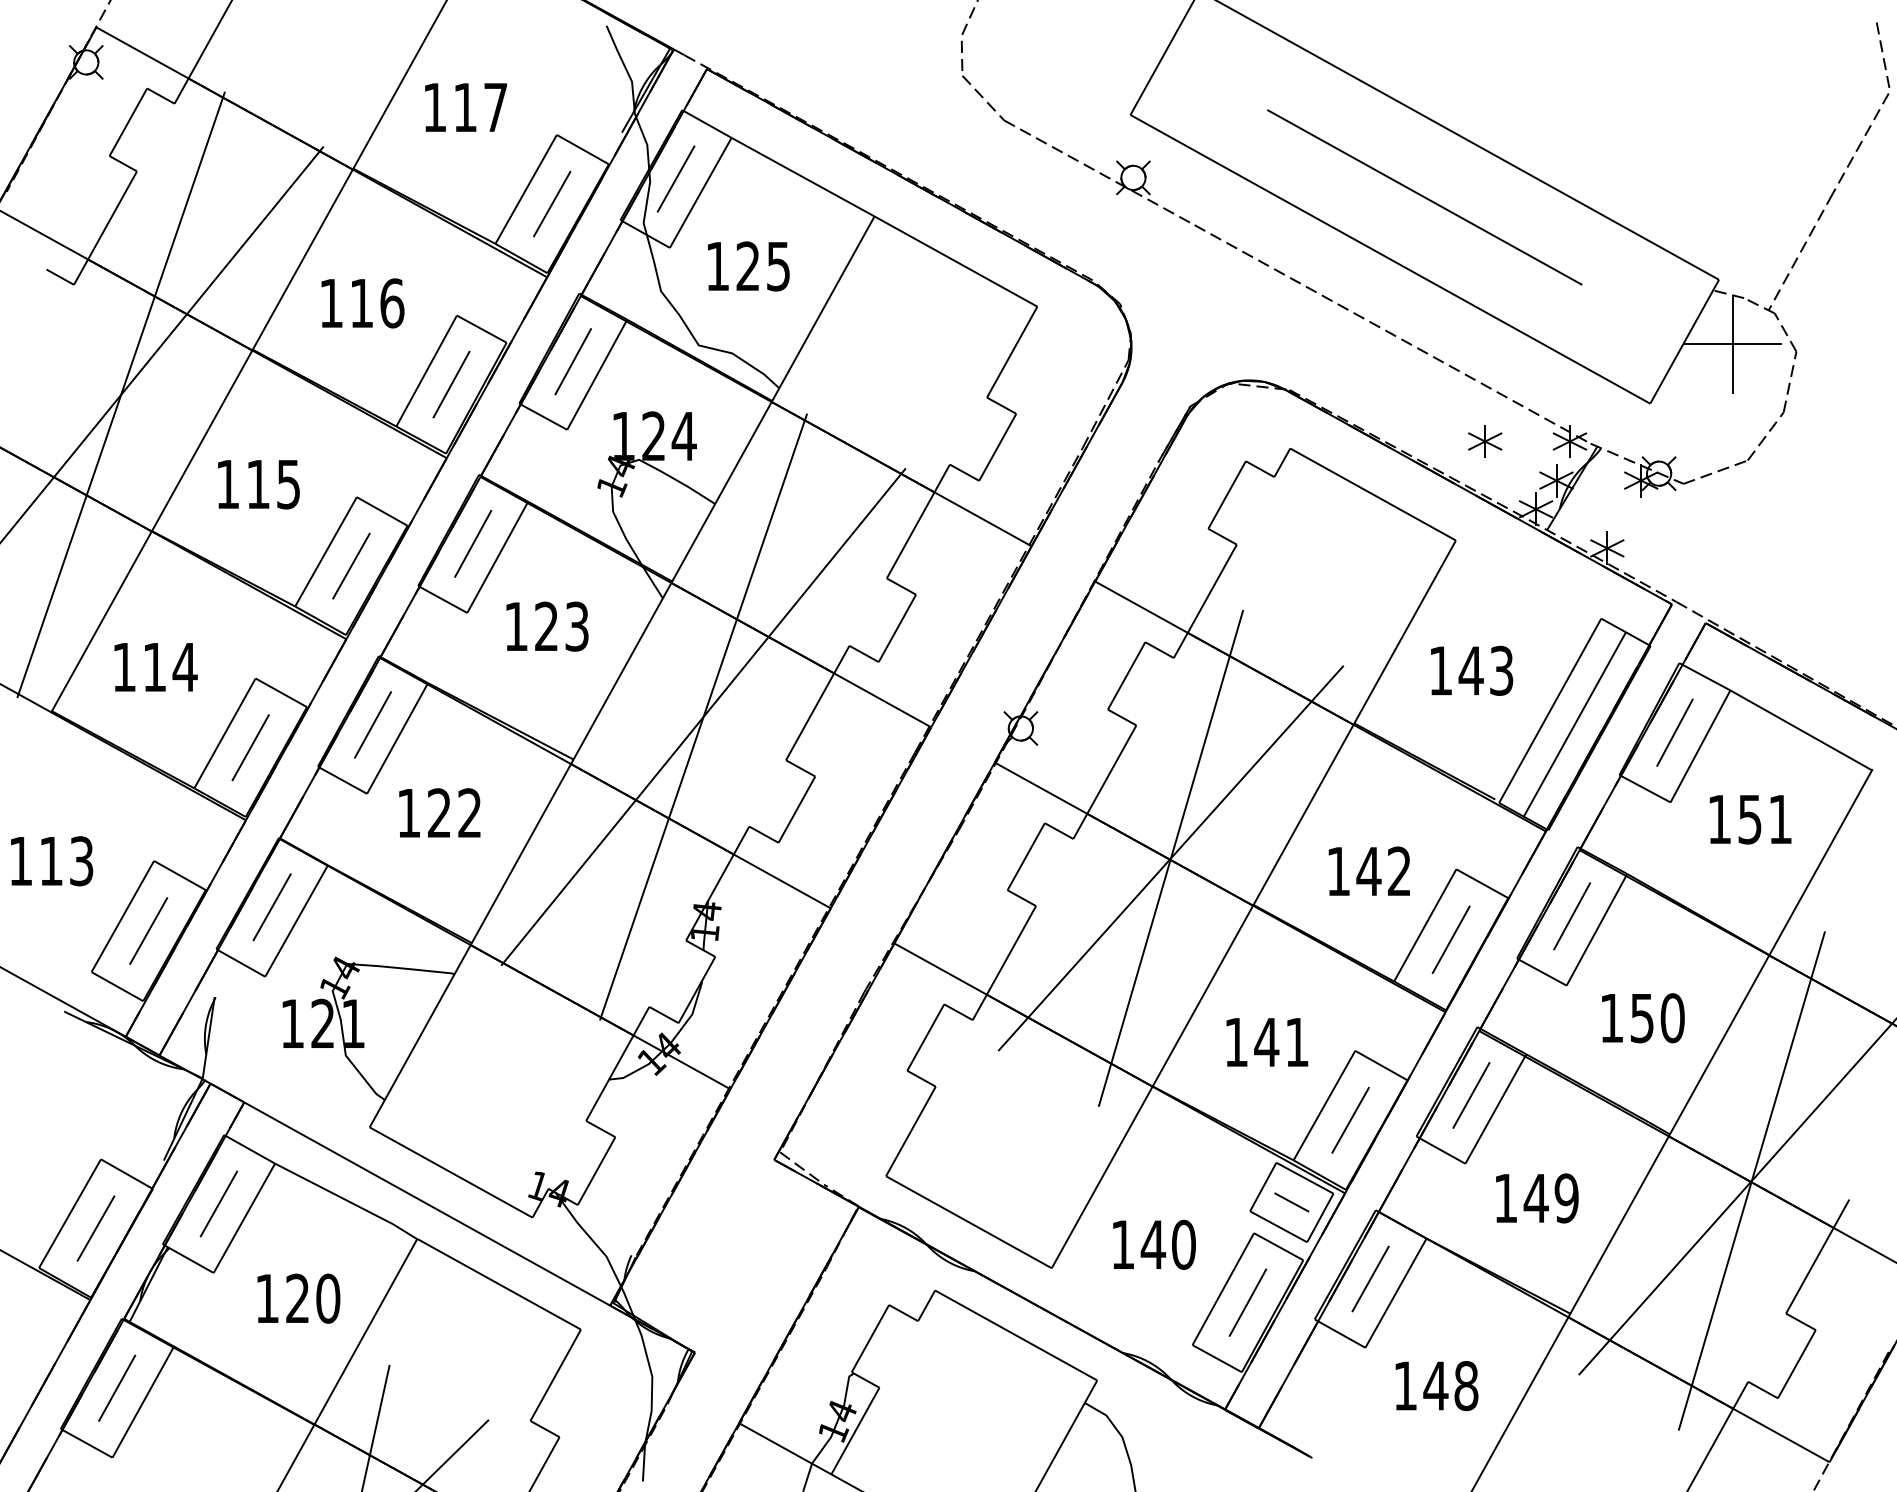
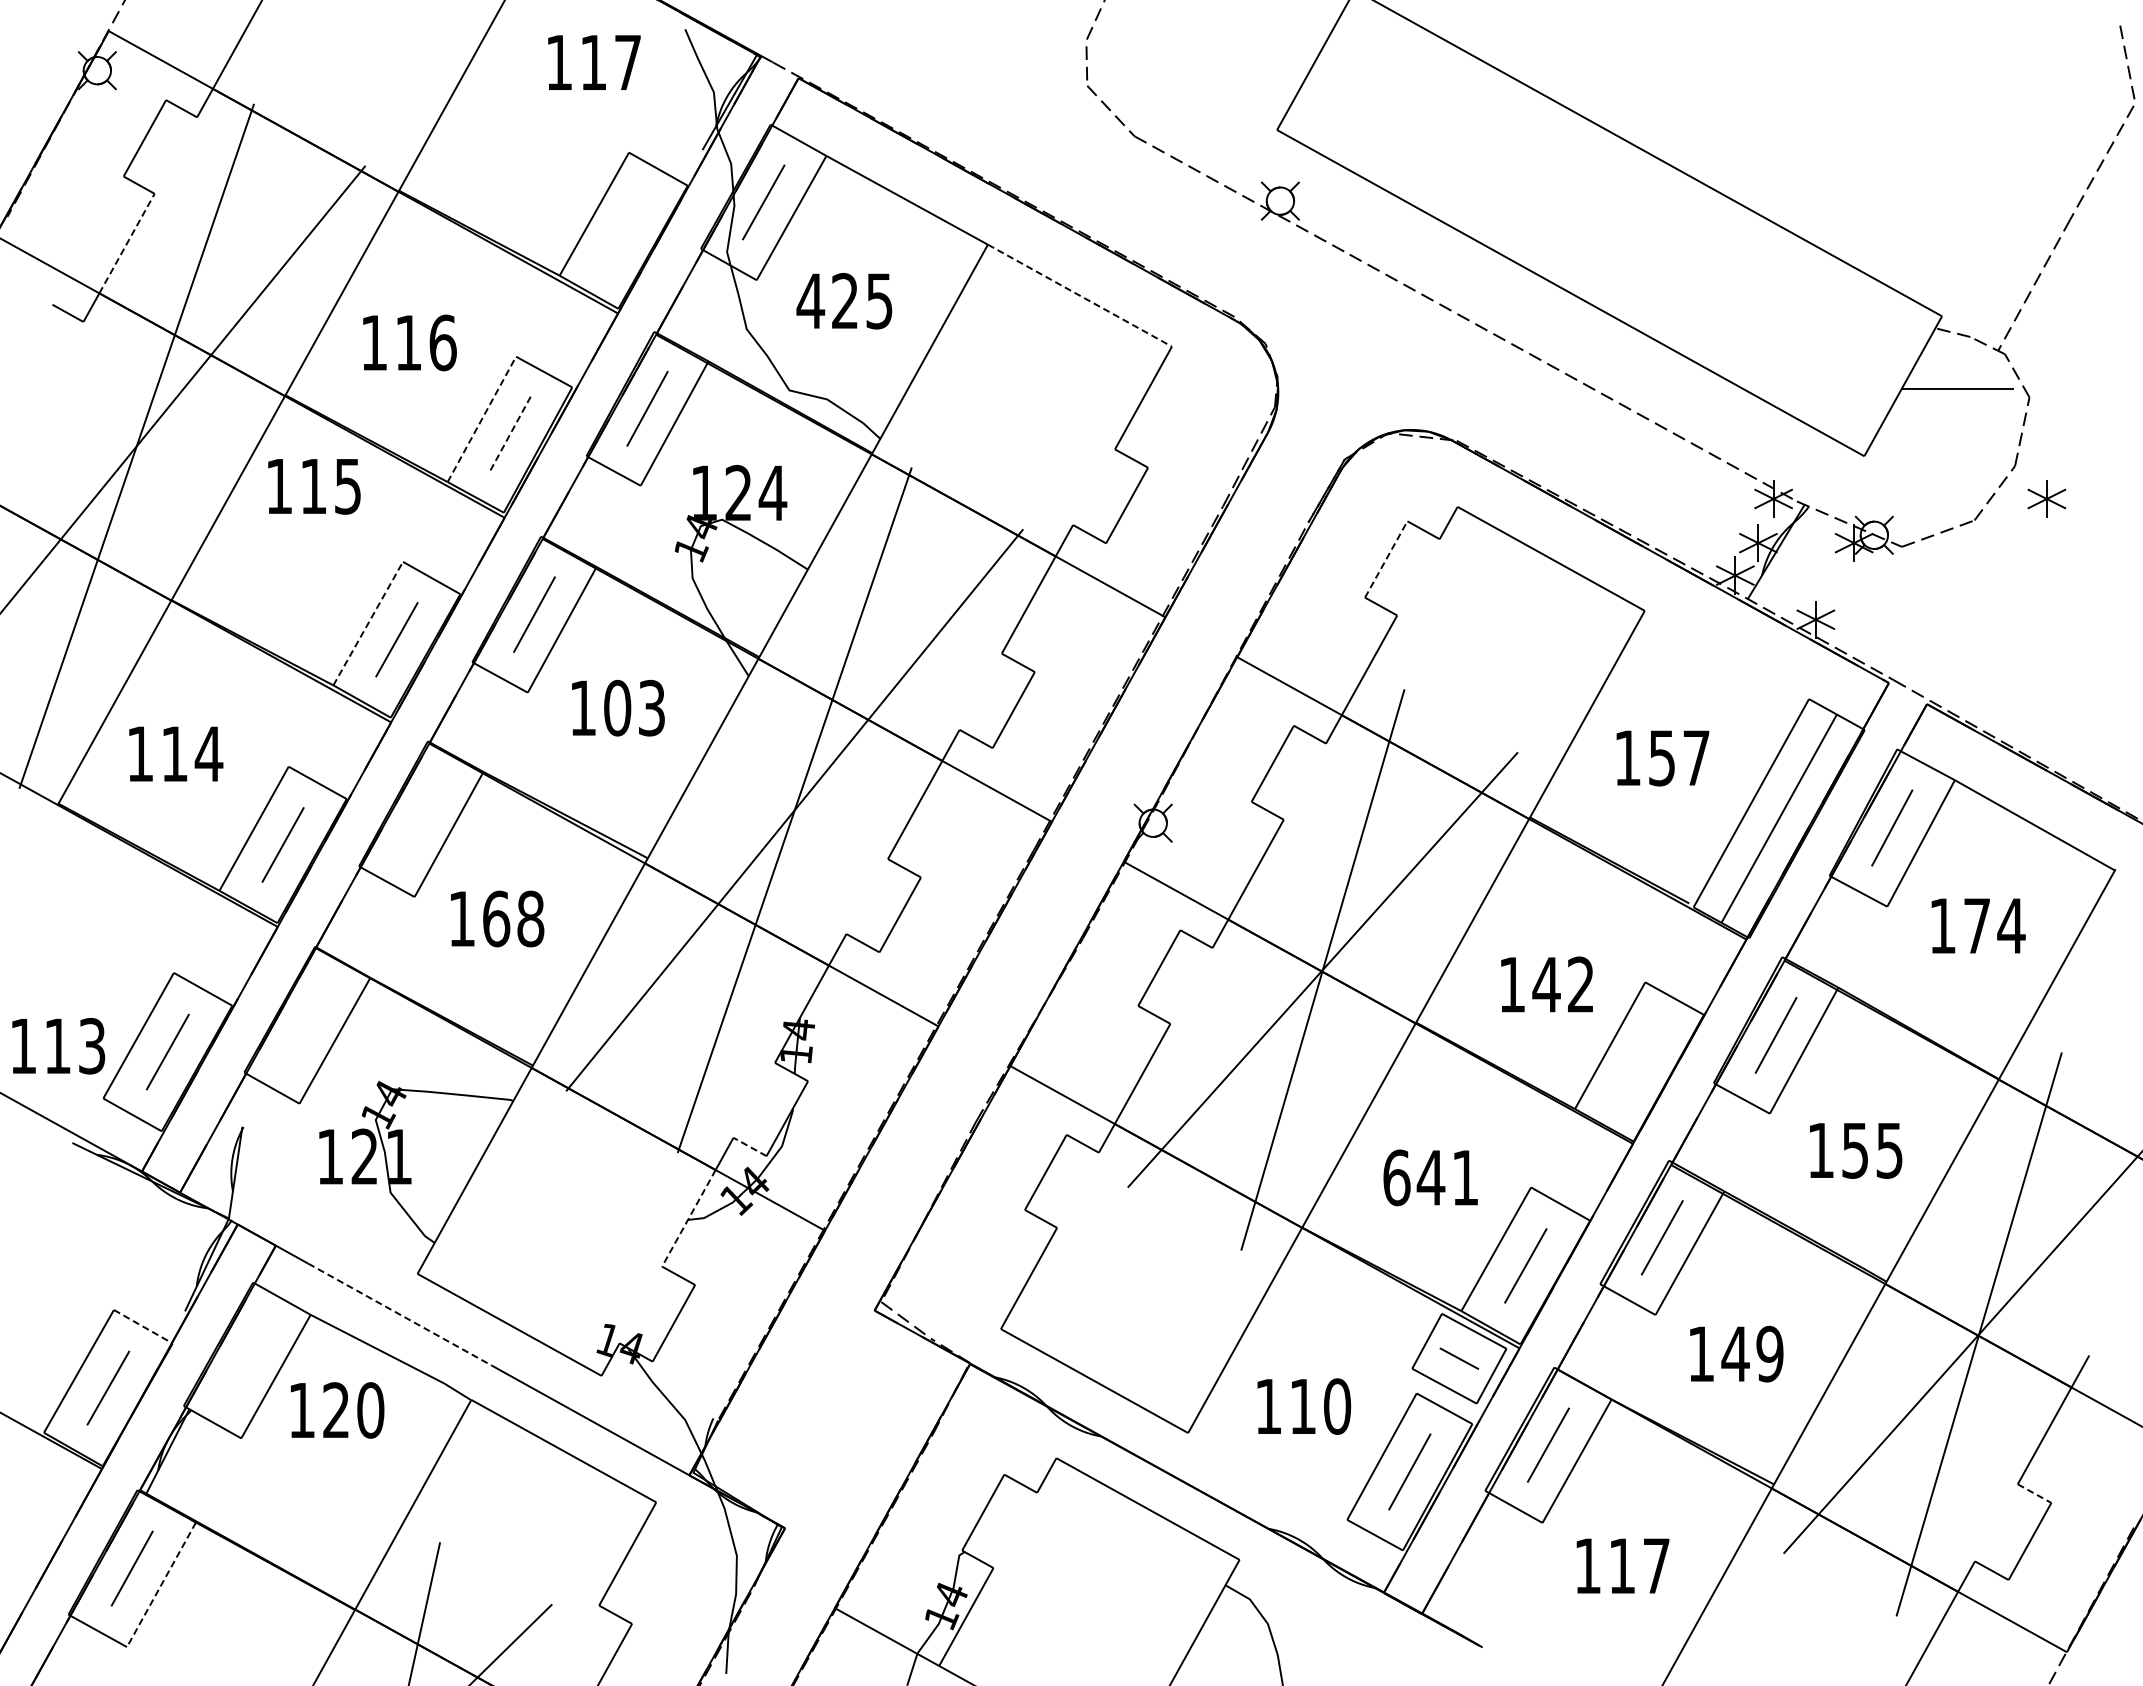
text: (466, 107) -> (594, 62), moved
line: (1424, 196) -> (1609, 222), removed
line: (551, 203) -> (623, 230), removed
line: (112, 215) -> (127, 243), solid -> dashed
line: (956, 261) -> (1080, 295), solid -> dashed
text: (717, 265) -> (810, 300), 125 -> 425
line: (1732, 344) -> (1957, 389), removed
line: (427, 370) -> (482, 418), solid -> dashed
line: (451, 385) -> (509, 435), solid -> dashed
part: (1484, 441) -> (2046, 498), moved
text: (259, 484) -> (314, 486), moved
line: (1227, 495) -> (1386, 559), solid -> dashed
line: (326, 551) -> (368, 623), solid -> dashed
text: (546, 626) -> (617, 707), 123 -> 103
text: (1485, 670) -> (1678, 757), 143 -> 157
line: (372, 725) -> (420, 819), removed
text: (454, 812) -> (513, 918), 122 -> 168
text: (1765, 819) -> (1994, 926), 151 -> 174
text: (51, 861) -> (58, 1046), moved
line: (272, 907) -> (307, 1025), removed
line: (1451, 939) -> (1639, 1061), removed
line: (664, 1014) -> (750, 1146), solid -> dashed
text: (1672, 1018) -> (1889, 1150), 150 -> 155
text: (1236, 1042) -> (1396, 1177), 141 -> 641
line: (609, 1078) -> (688, 1218), solid -> dashed
line: (354, 1163) -> (400, 1314), solid -> dashed
line: (127, 1173) -> (143, 1326), solid -> dashed
line: (218, 1203) -> (246, 1359), removed
text: (1152, 1244) -> (1302, 1406), 140 -> 110
text: (298, 1298) -> (337, 1410), moved
line: (1801, 1321) -> (2035, 1493), solid -> dashed
text: (1450, 1385) -> (1638, 1565), 148 -> 117
line: (143, 1403) -> (161, 1585), solid -> dashed

